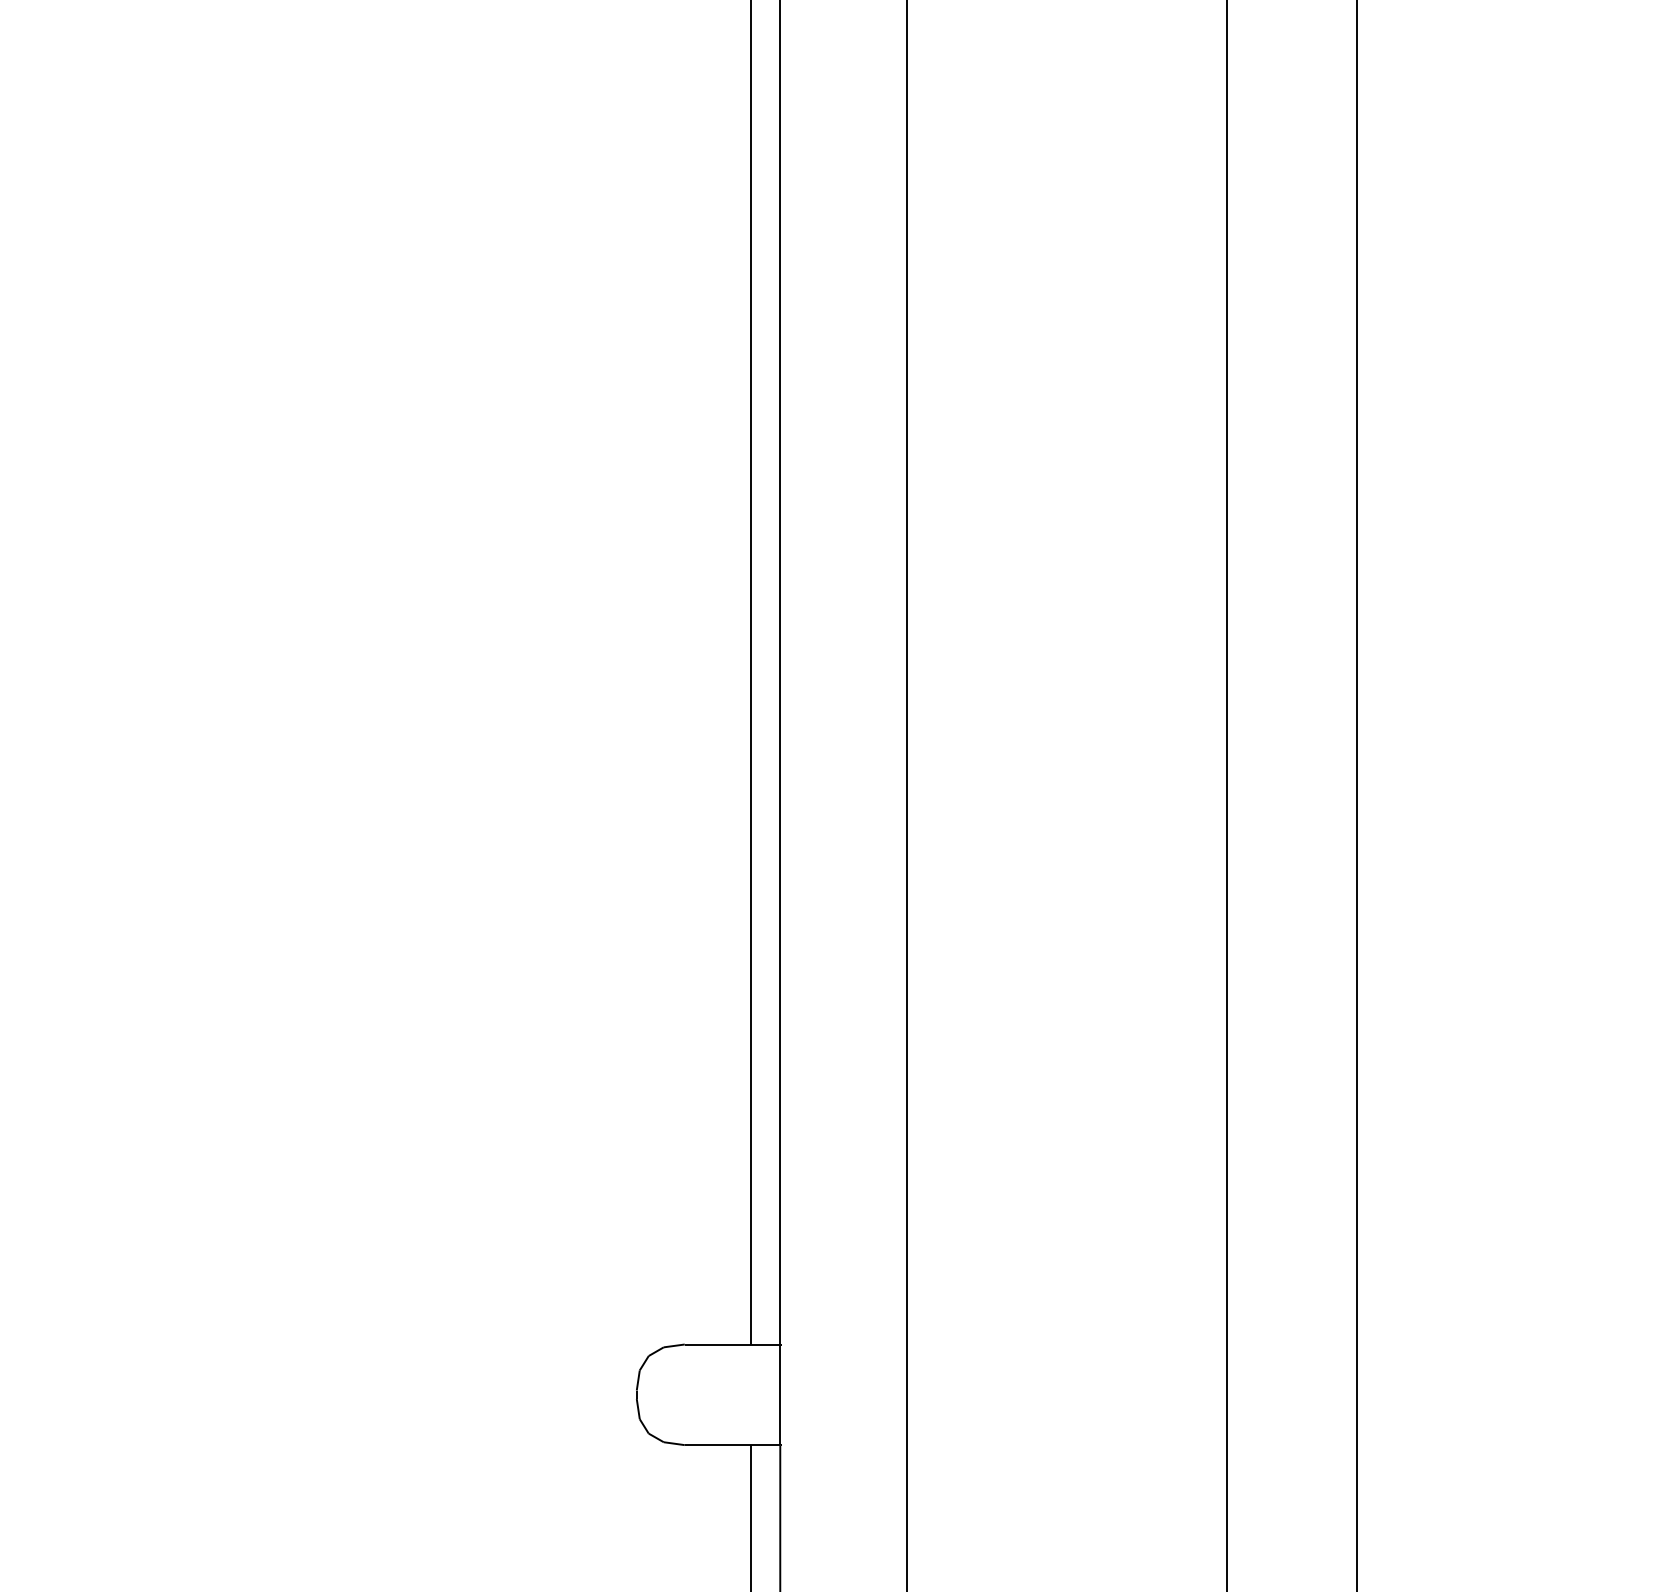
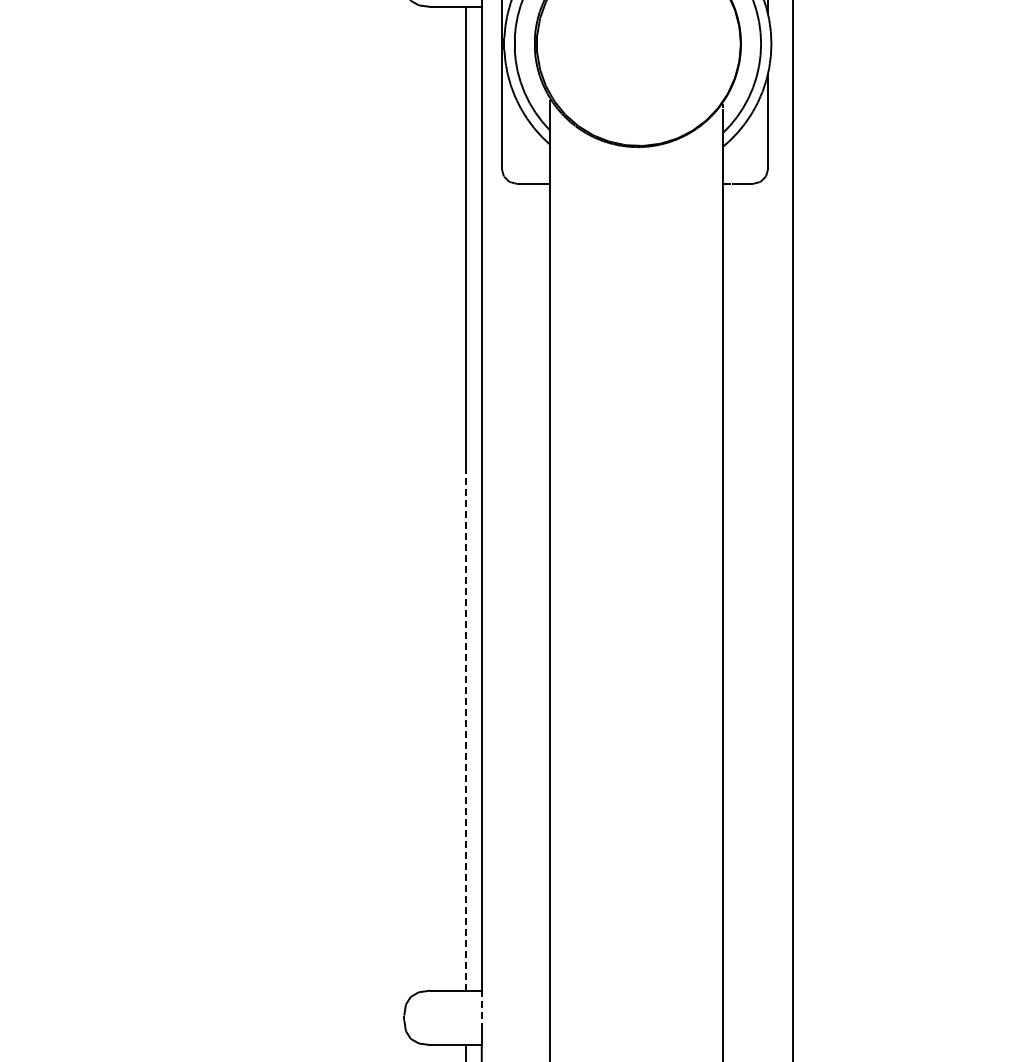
line: (750, 866) -> (465, 732), solid -> dashed
line: (779, 1381) -> (481, 1010), solid -> dashed

